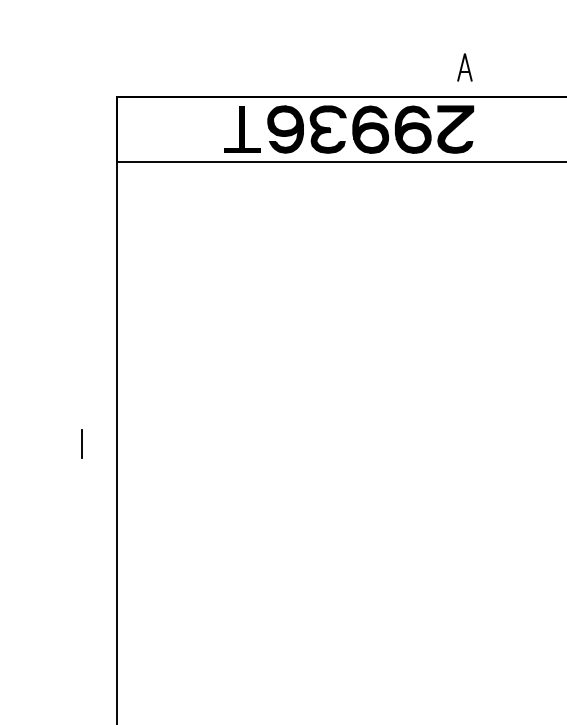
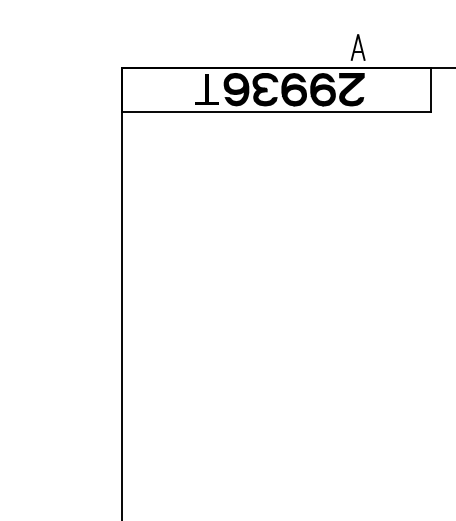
part: (464, 67) -> (357, 47), size x1.4
line: (82, 443) -> (98, 302), removed

